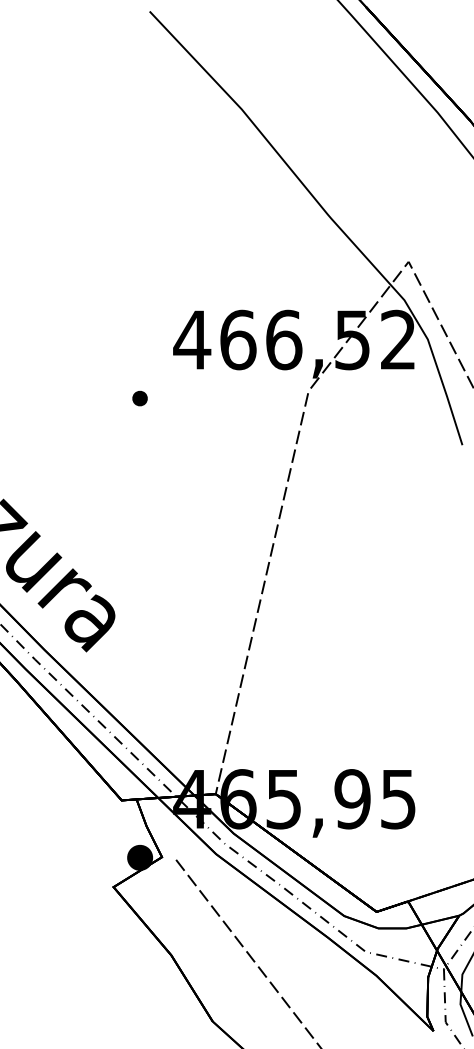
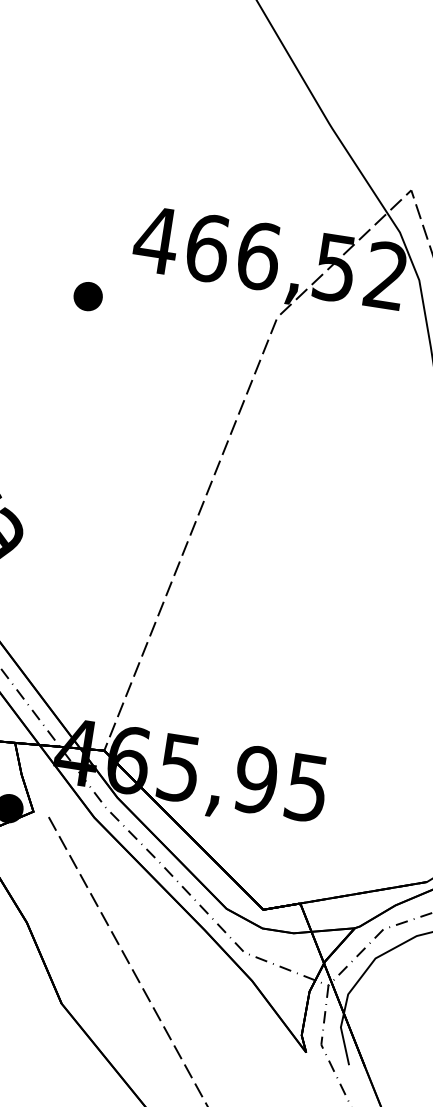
part: (139, 398) -> (87, 296), size x1.67

